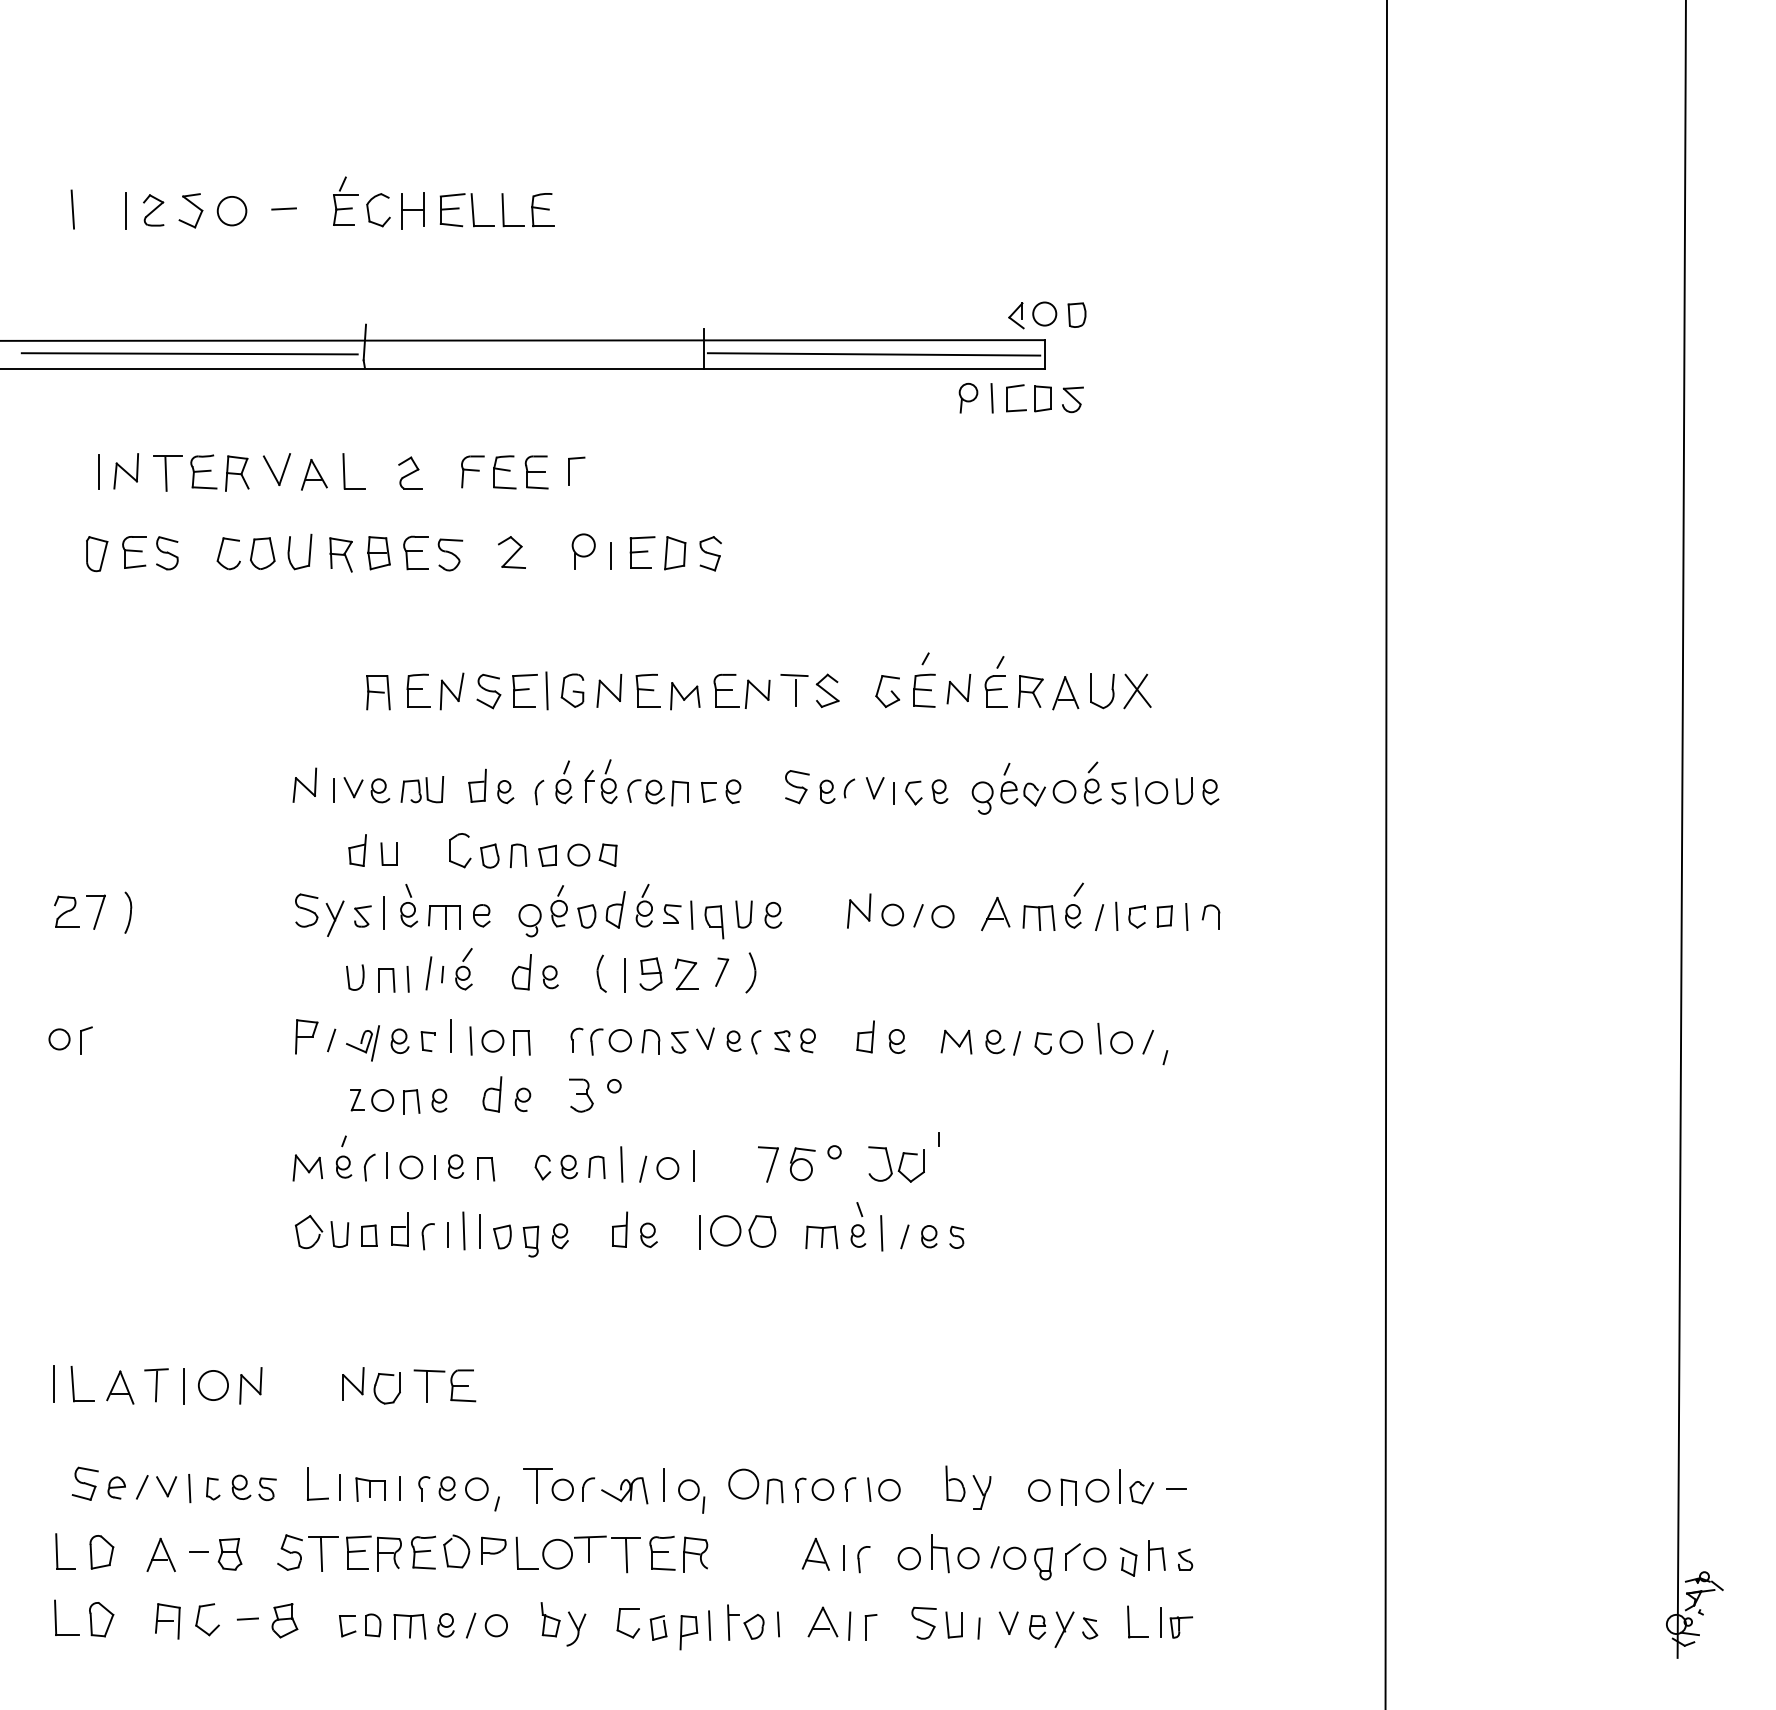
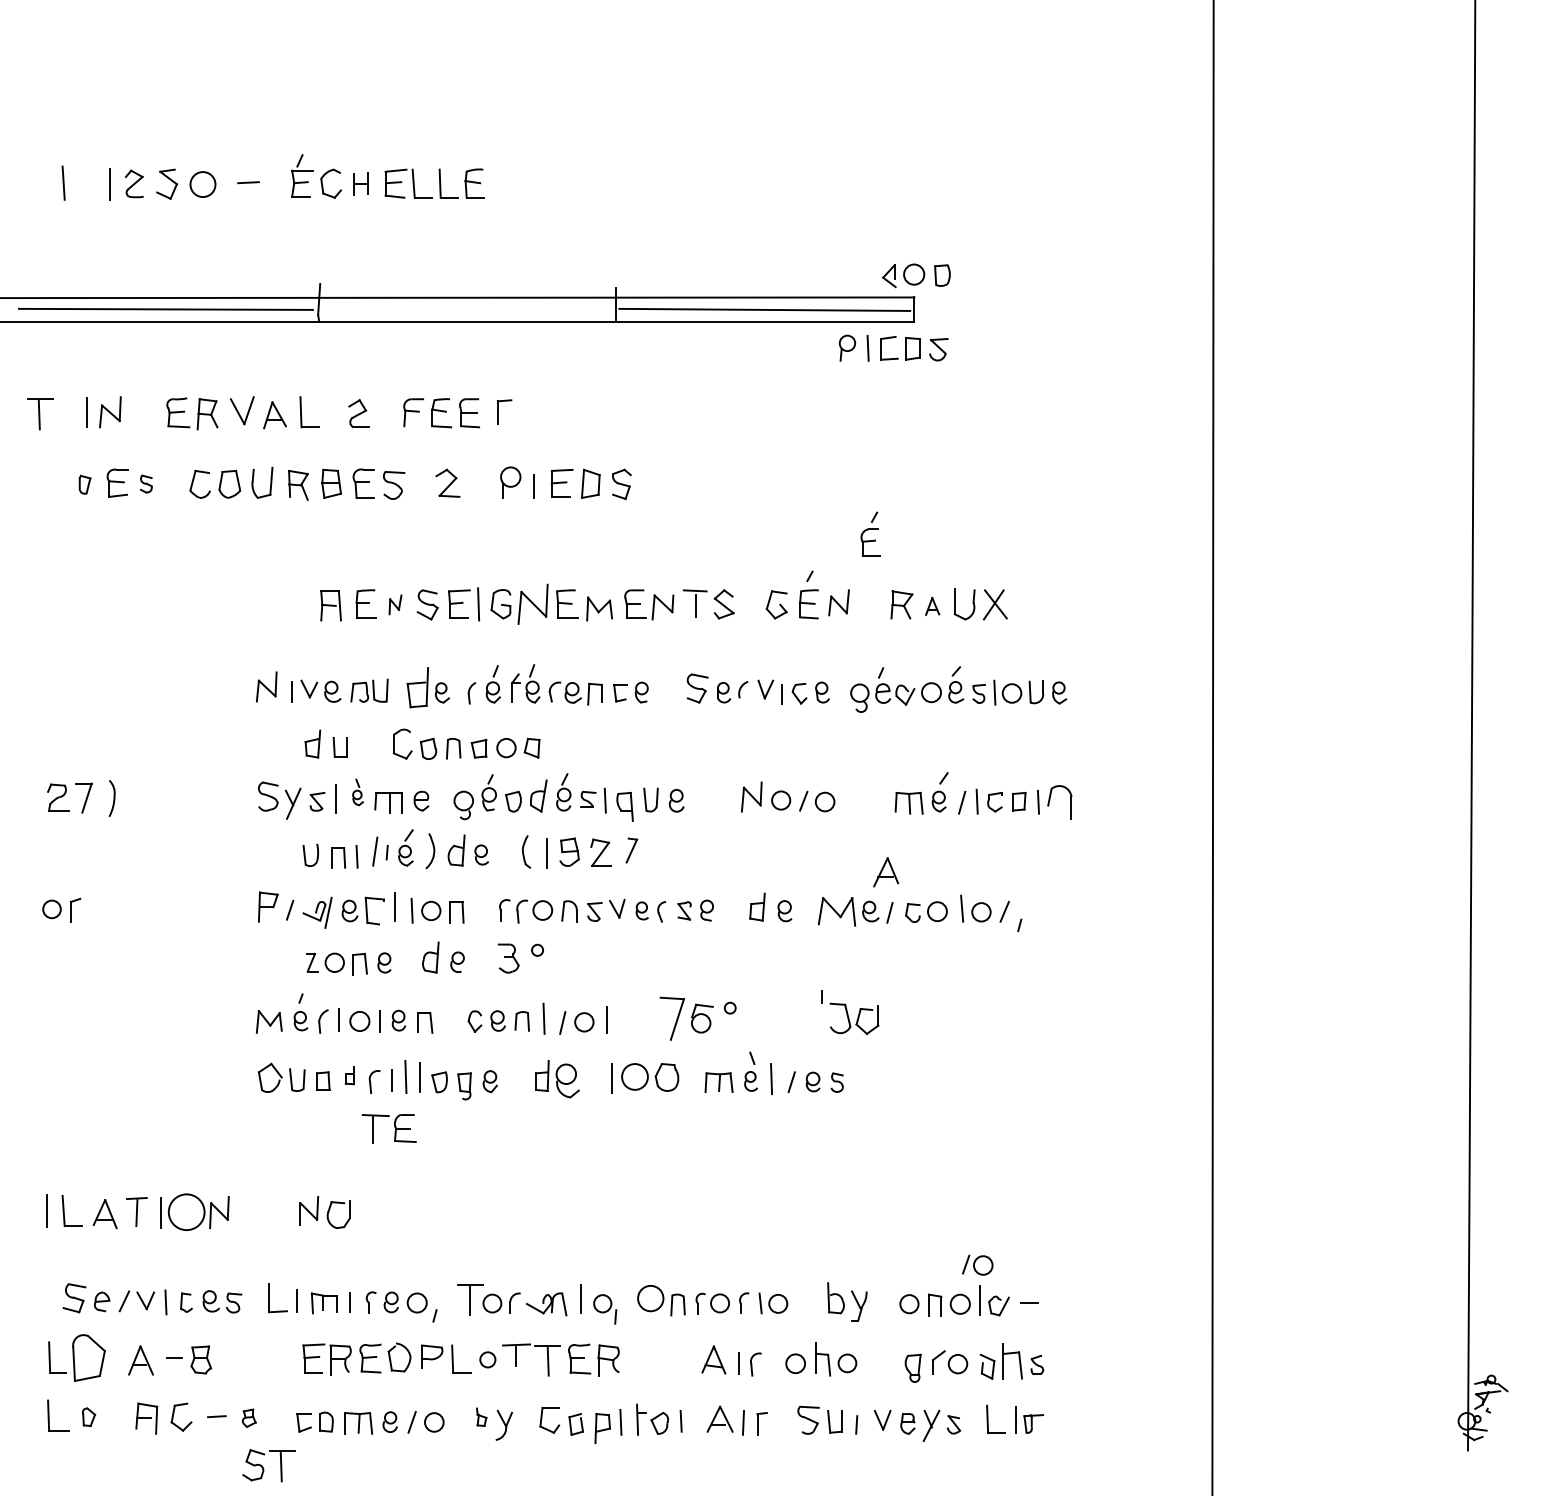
part: (412, 210) -> (360, 183), size x0.7
part: (167, 473) -> (40, 414), moved
part: (167, 553) -> (146, 484), size x0.6
part: (97, 554) -> (85, 485), size x0.6
part: (995, 681) -> (870, 534), moved
part: (609, 690) -> (533, 604), size x1.4
part: (451, 691) -> (395, 604), size x0.6
part: (1065, 693) -> (932, 606), size x0.6
part: (477, 785) -> (417, 687), size x1.4
part: (409, 905) -> (358, 792), size x0.7
part: (995, 913) -> (885, 871), moved
part: (1210, 916) -> (1059, 801), size x1.6
part: (750, 972) -> (430, 850), moved
part: (427, 1041) -> (374, 911), size x1.6
part: (956, 1041) -> (836, 911), size x1.4
part: (768, 1164) -> (672, 1018), size x1.4
part: (896, 1164) -> (854, 1018), moved
part: (399, 1229) -> (349, 1075), size x0.6
part: (648, 1234) -> (567, 1080), size x1.6
part: (450, 1383) -> (394, 1126), moved
circle: (213, 1385) -> (186, 1212), size x1.4
part: (101, 1552) -> (88, 1358), size x1.6
circle: (557, 1553) -> (487, 1359), size x0.6
part: (301, 1555) -> (263, 1467), moved
part: (1156, 1555) -> (1011, 1361), size x1.4
part: (1008, 1557) -> (977, 1264), moved
part: (101, 1619) -> (88, 1417), size x0.6
part: (550, 1619) -> (481, 1417), size x0.6
part: (284, 1620) -> (248, 1417), size x0.6

